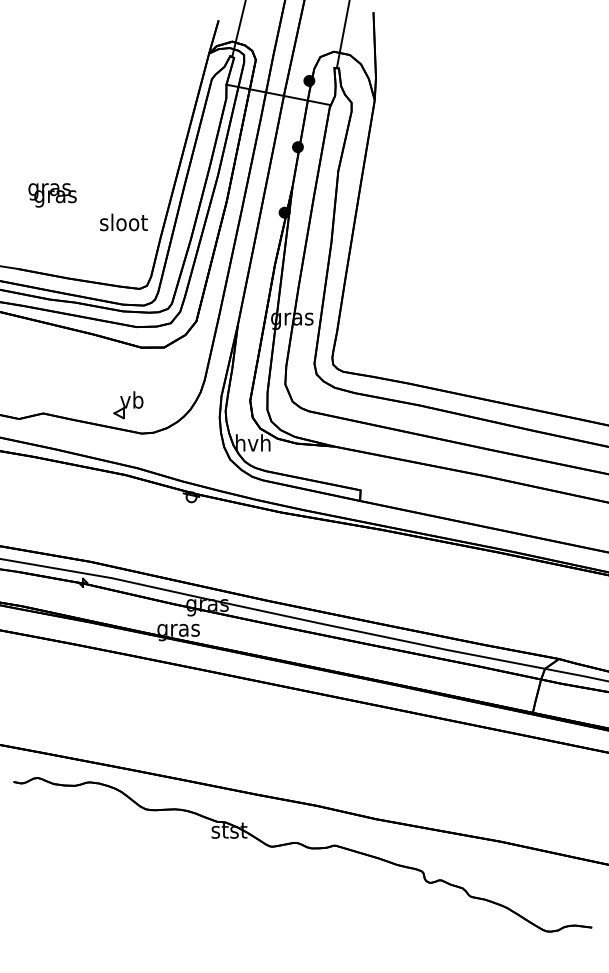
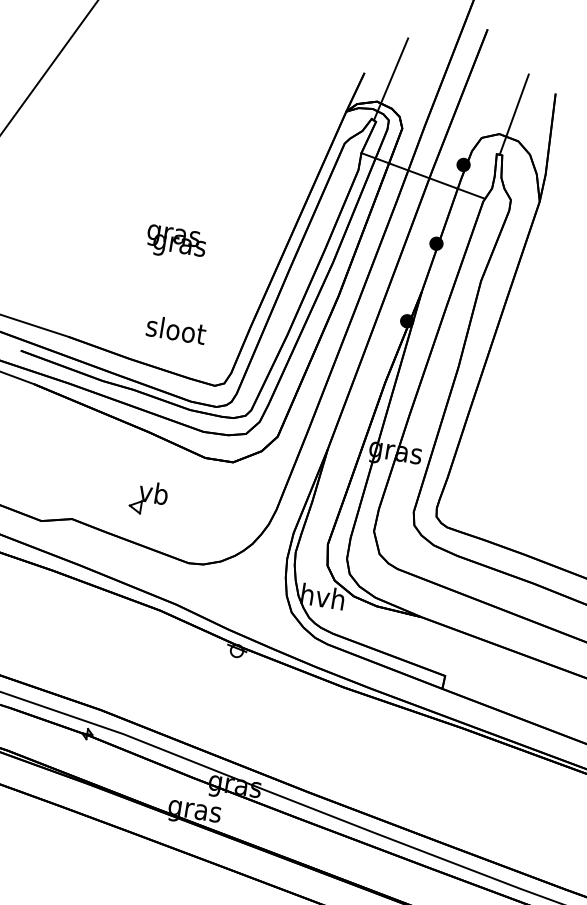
text: (52, 195) -> (176, 243), moved
text: (123, 222) -> (175, 329), moved
part: (128, 405) -> (148, 498), moved

